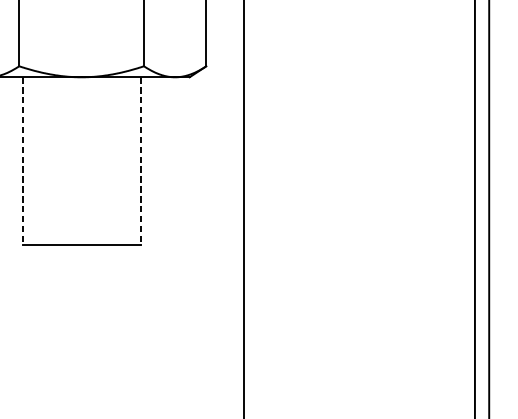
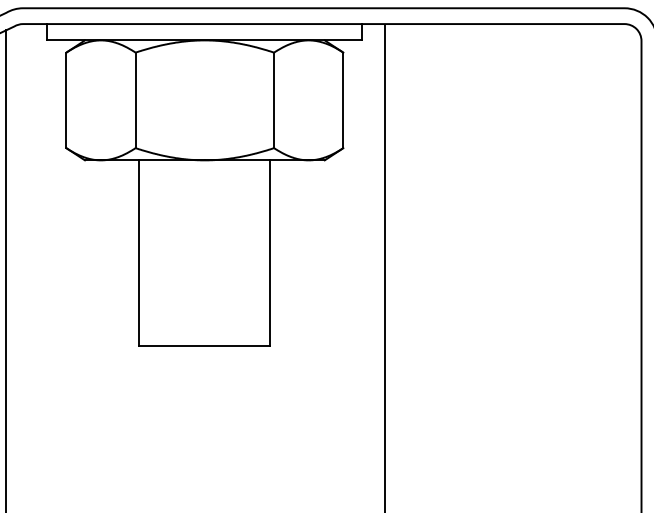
line: (22, 161) -> (139, 253), dashed -> solid
line: (140, 161) -> (270, 253), dashed -> solid

